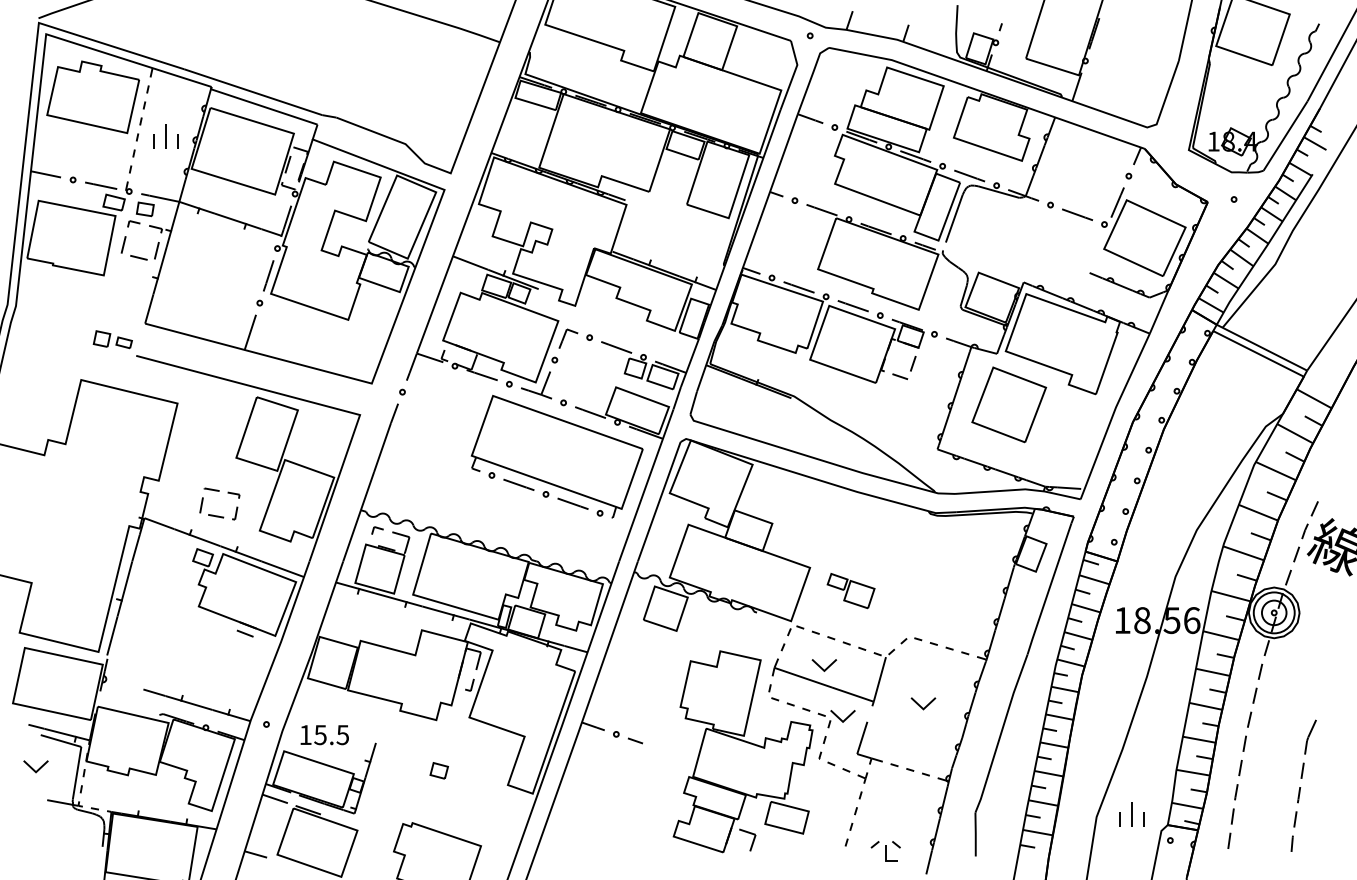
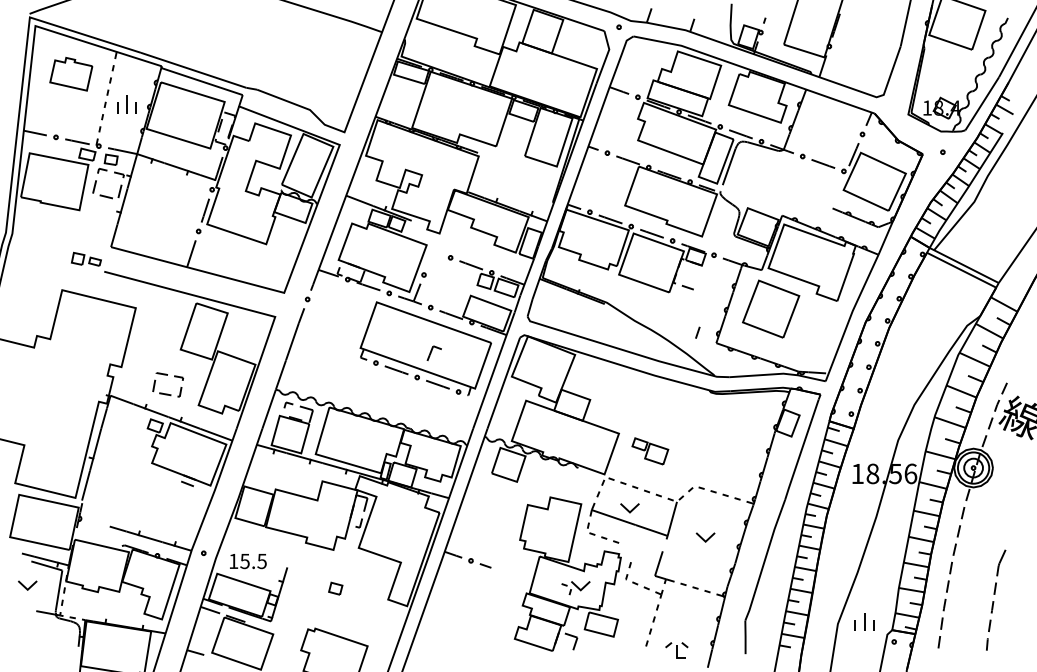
part: (92, 97) -> (70, 74), size x0.6
part: (568, 338) -> (434, 353), moved
line: (913, 363) -> (698, 332), moved
part: (836, 719) -> (575, 588), moved

